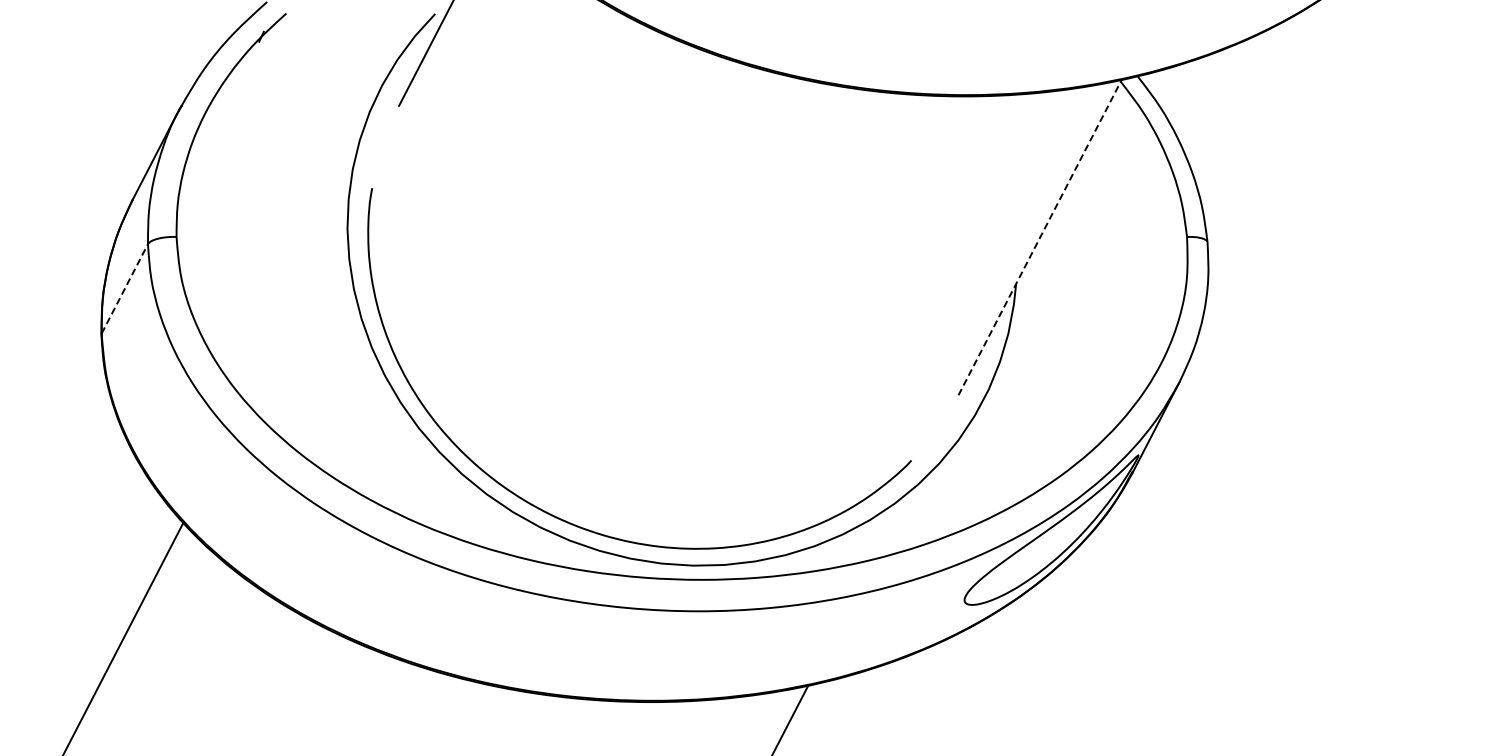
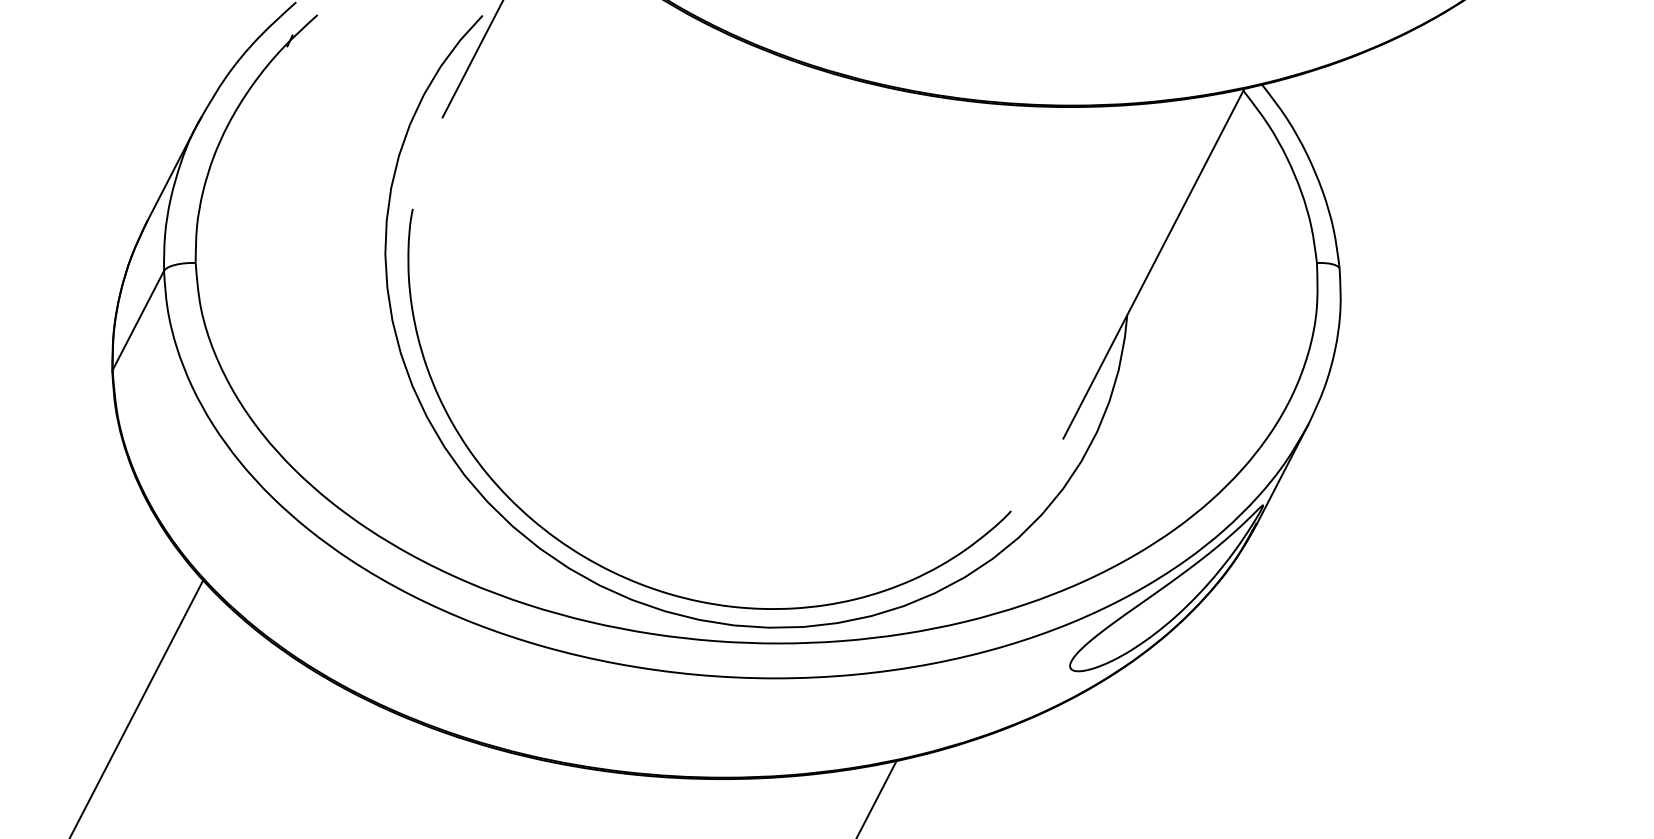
line: (1040, 237) -> (1154, 263), dashed -> solid
line: (125, 288) -> (139, 320), dashed -> solid

